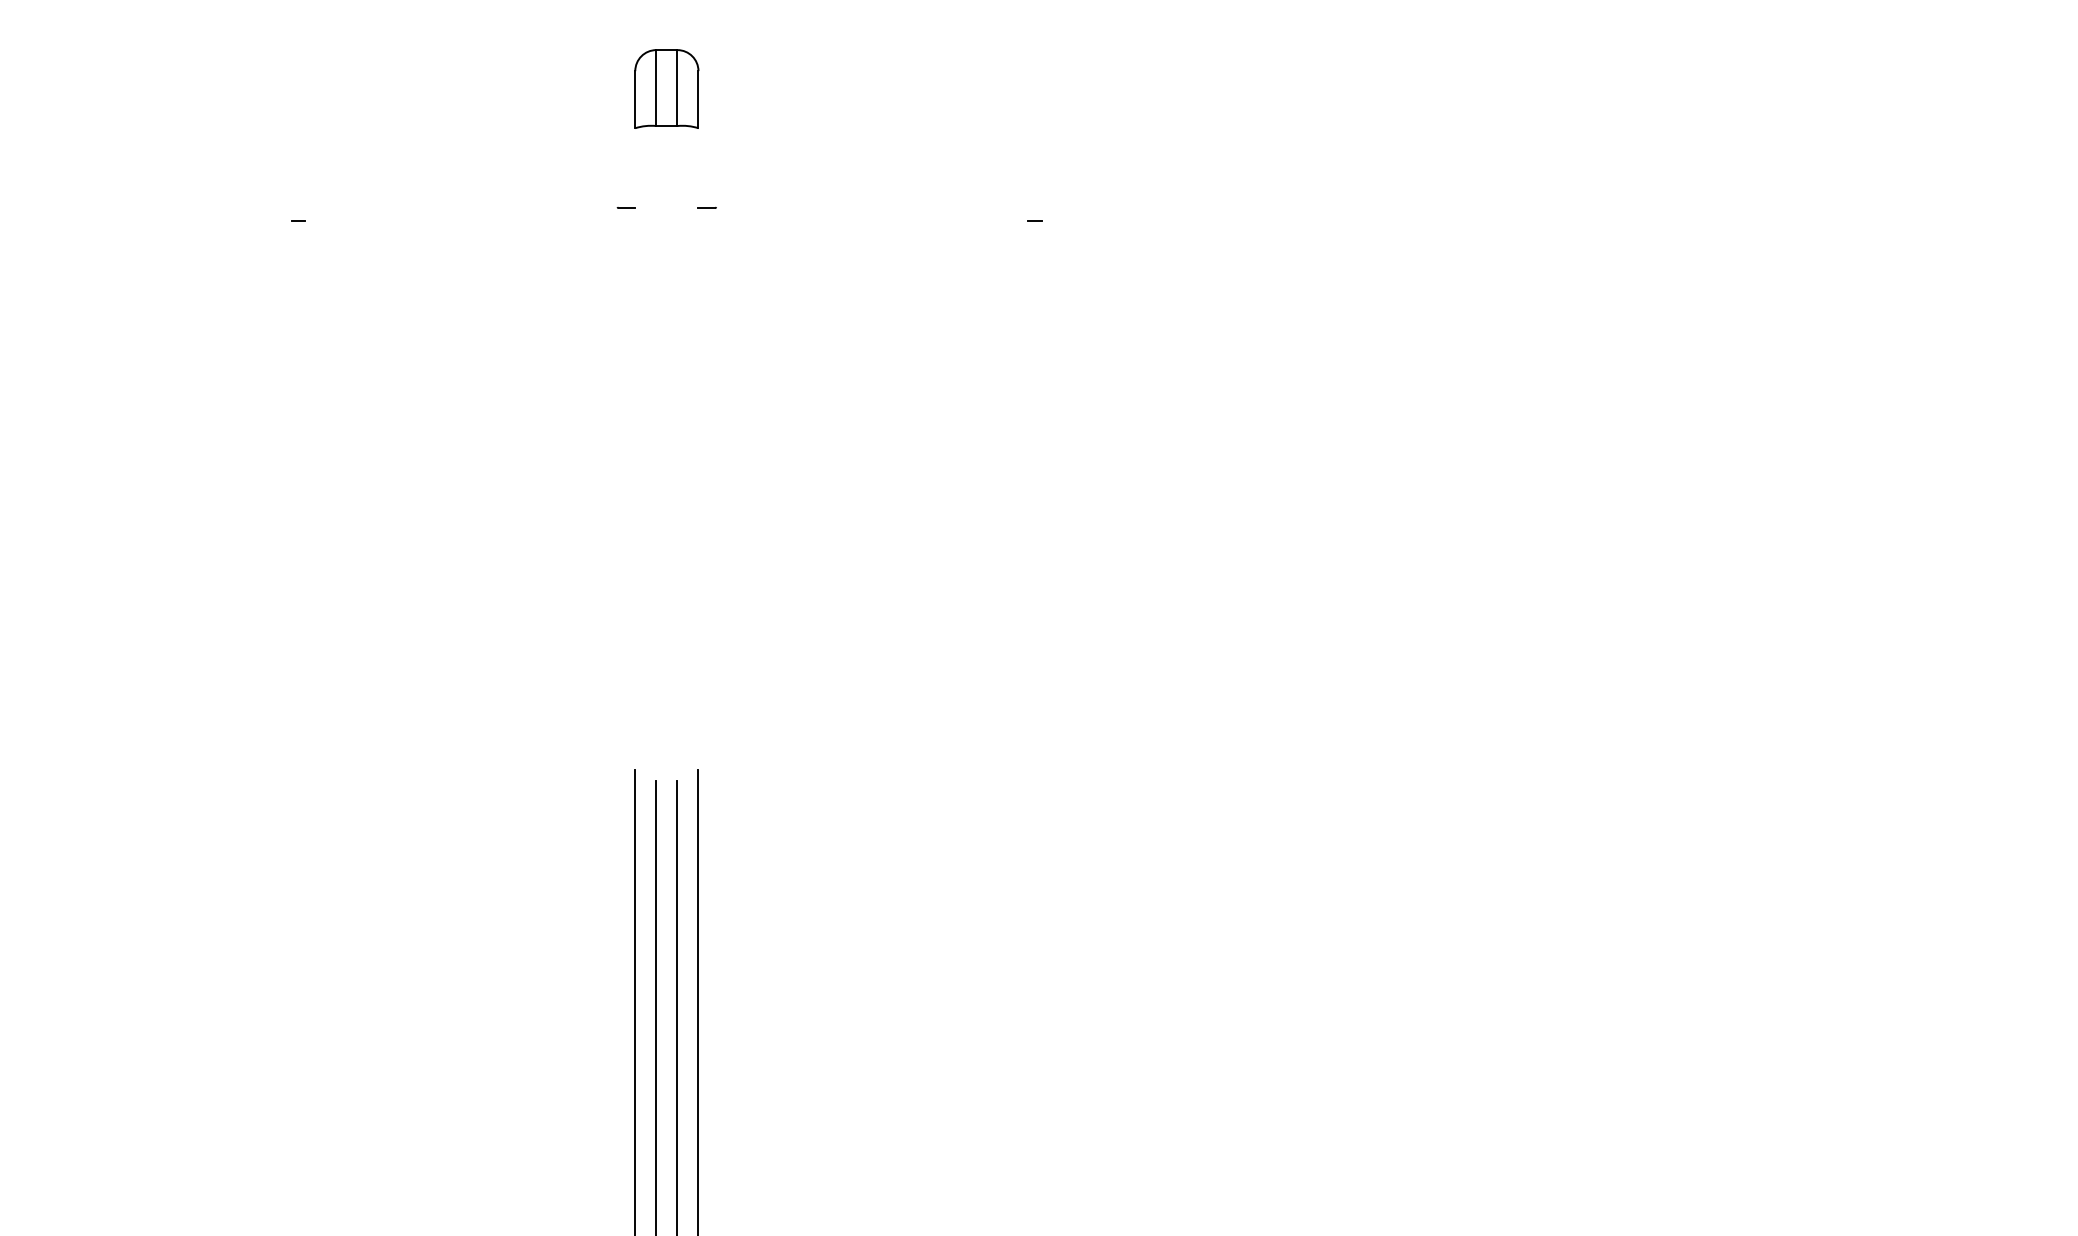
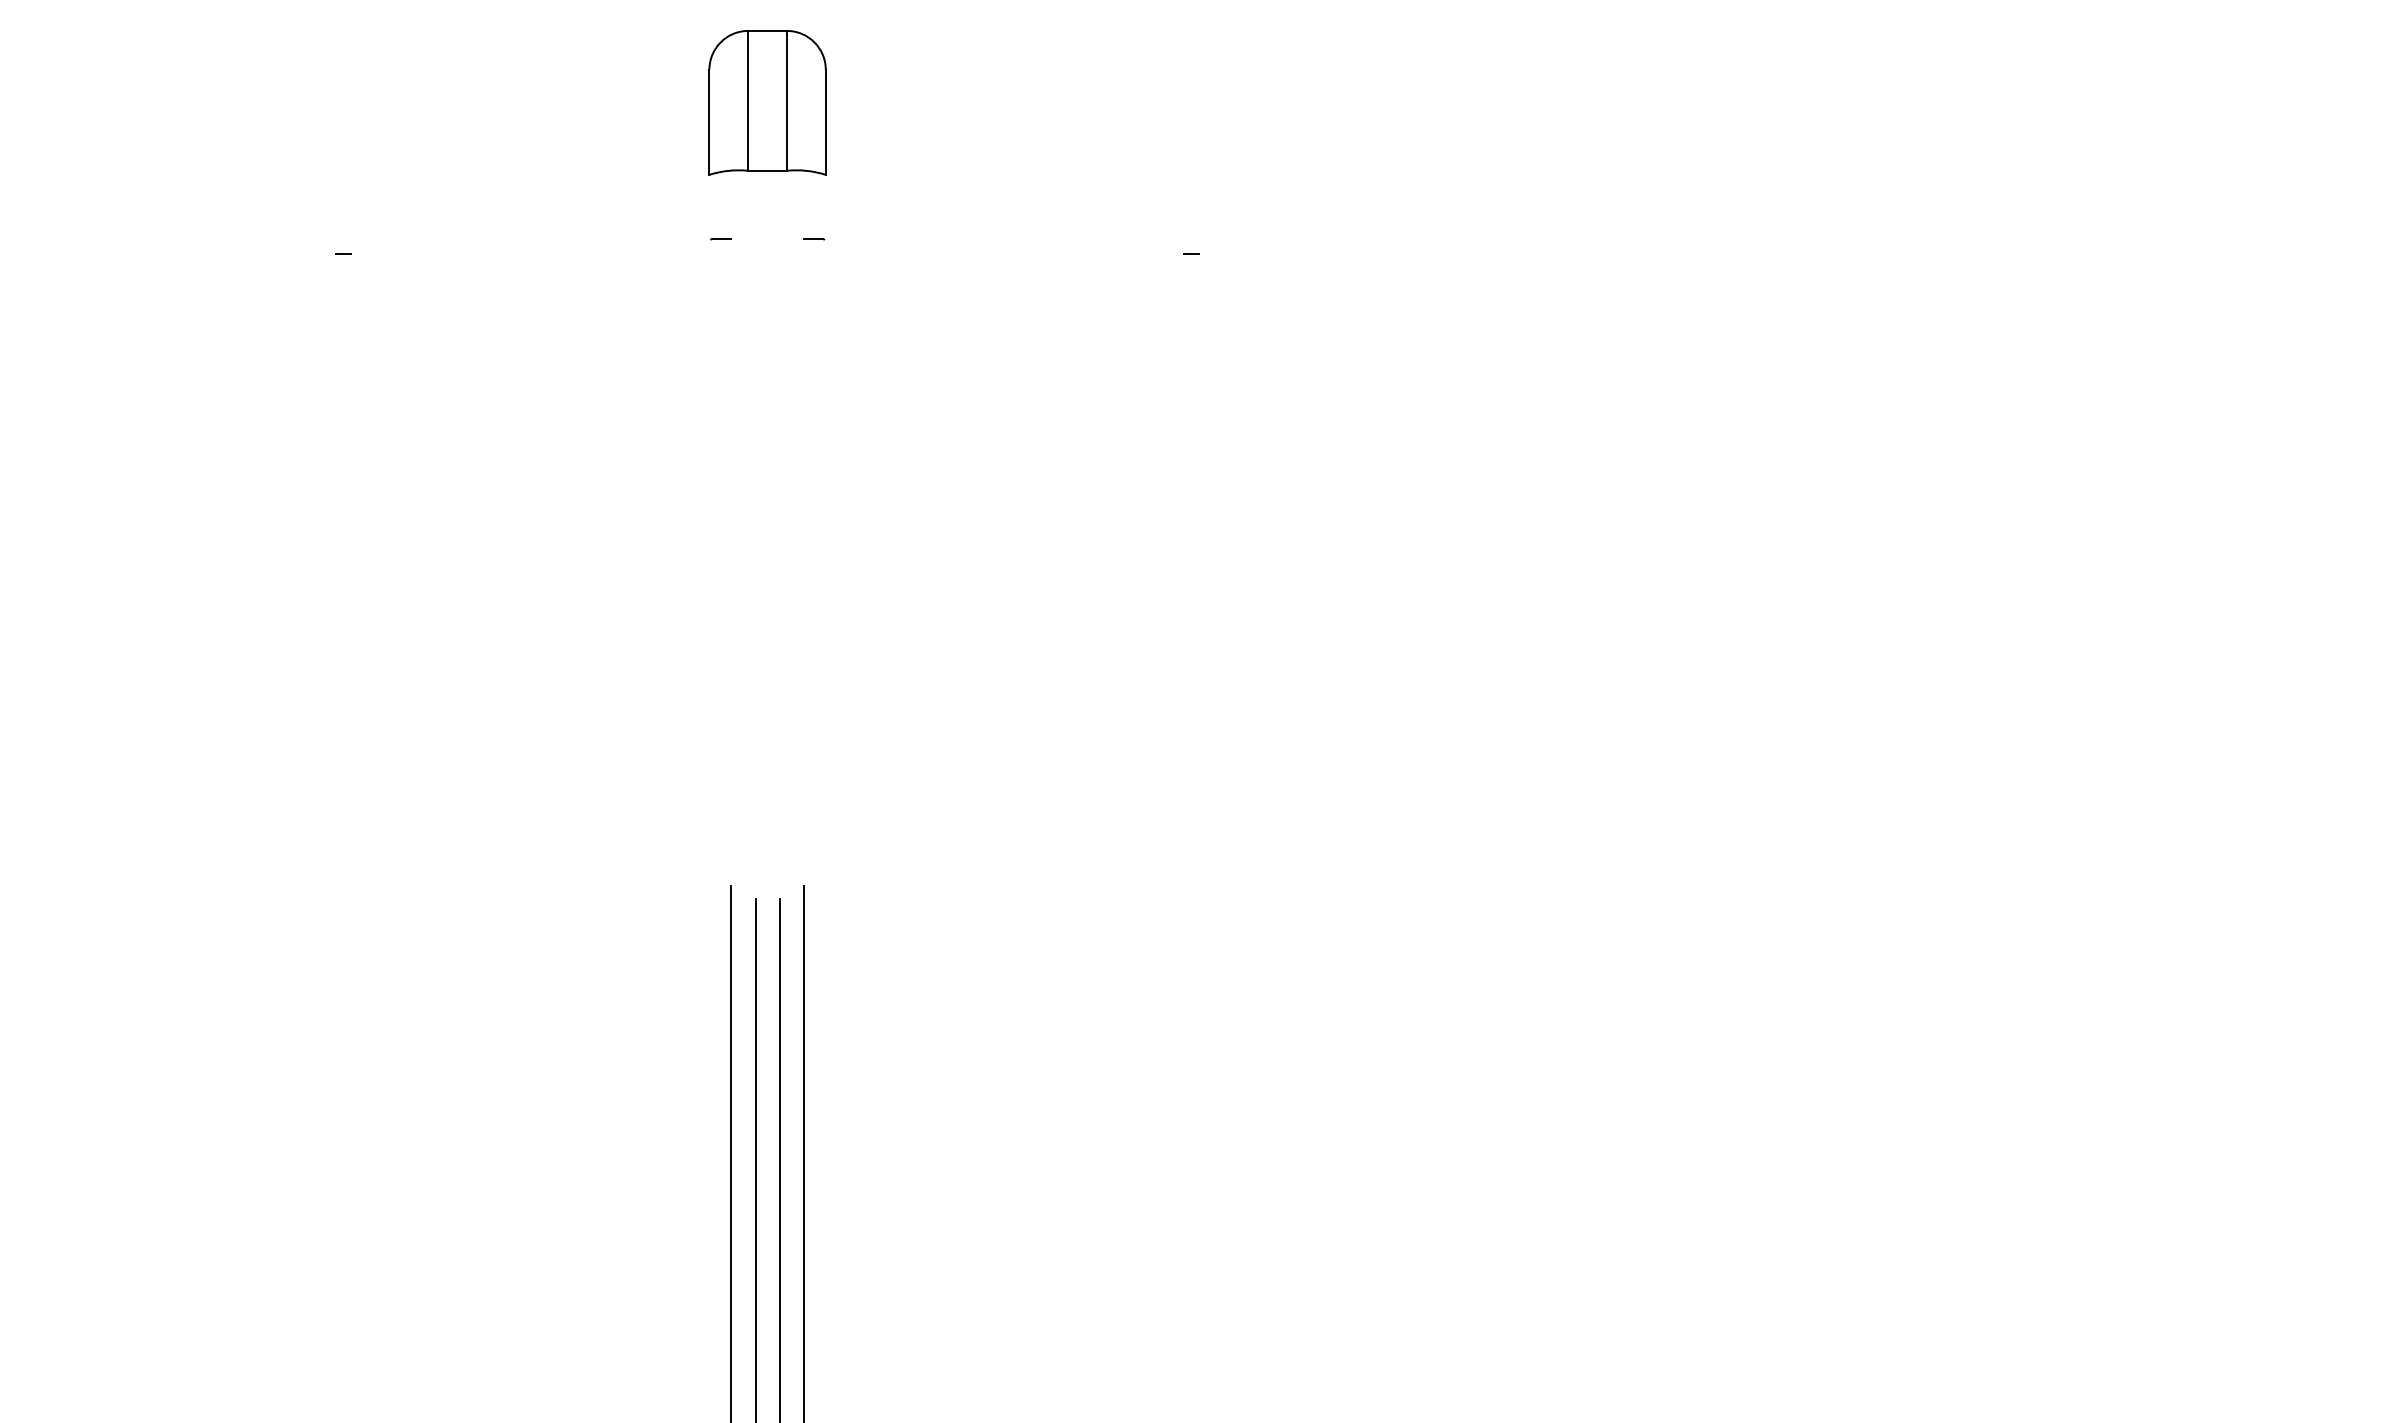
part: (666, 88) -> (767, 101), size x1.6

